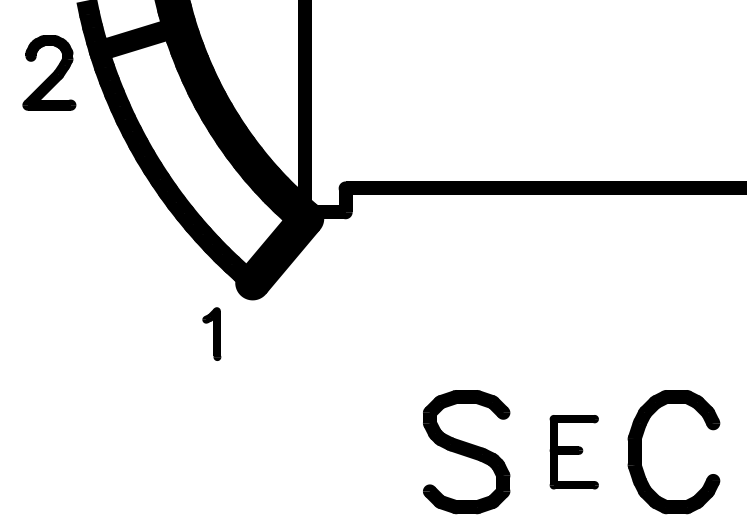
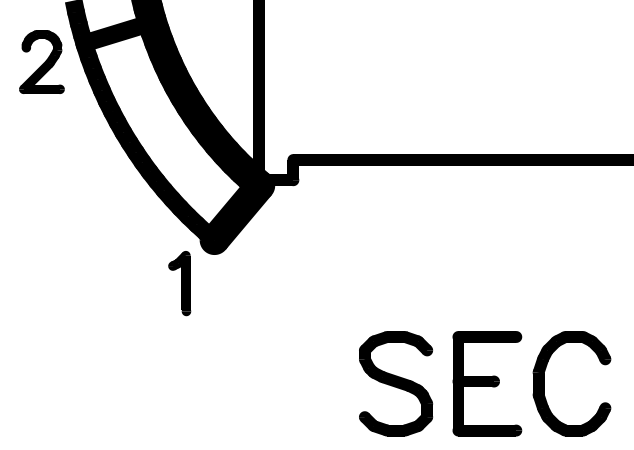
part: (211, 333) -> (179, 283), size x1.43
part: (574, 451) -> (487, 383), size x1.67

